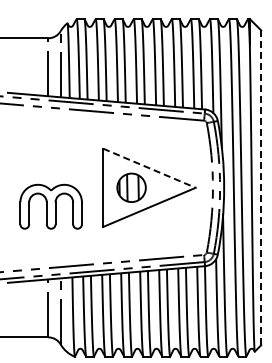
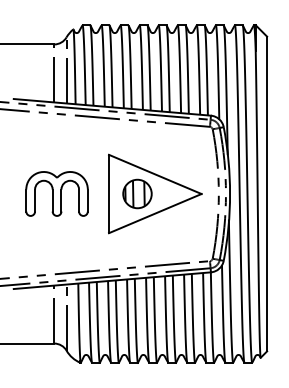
line: (149, 168) -> (155, 174), dashed -> solid
line: (261, 188) -> (267, 194), dashed -> solid
part: (50, 206) -> (56, 193), moved

